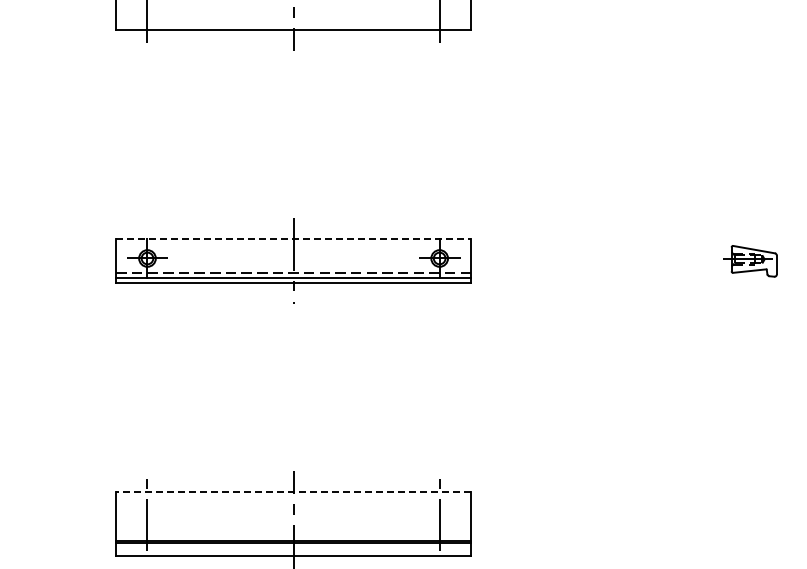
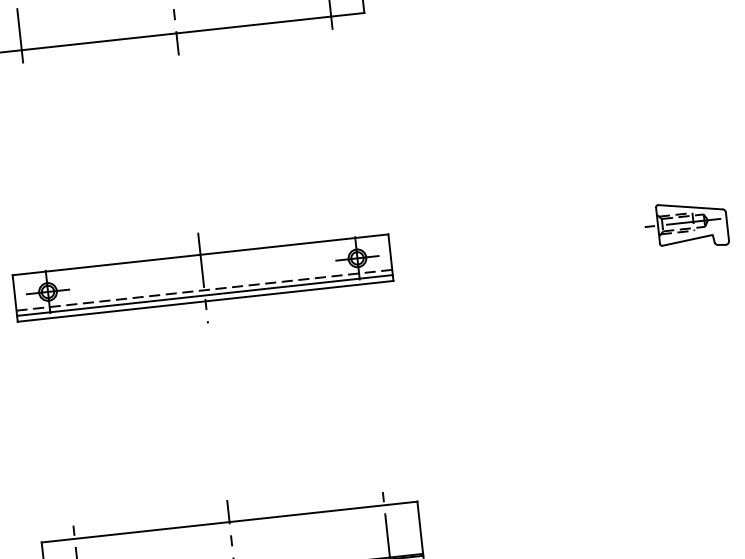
line: (294, 239) -> (201, 254), dashed -> solid
part: (750, 261) -> (686, 225), size x1.43
line: (293, 491) -> (229, 521), dashed -> solid

